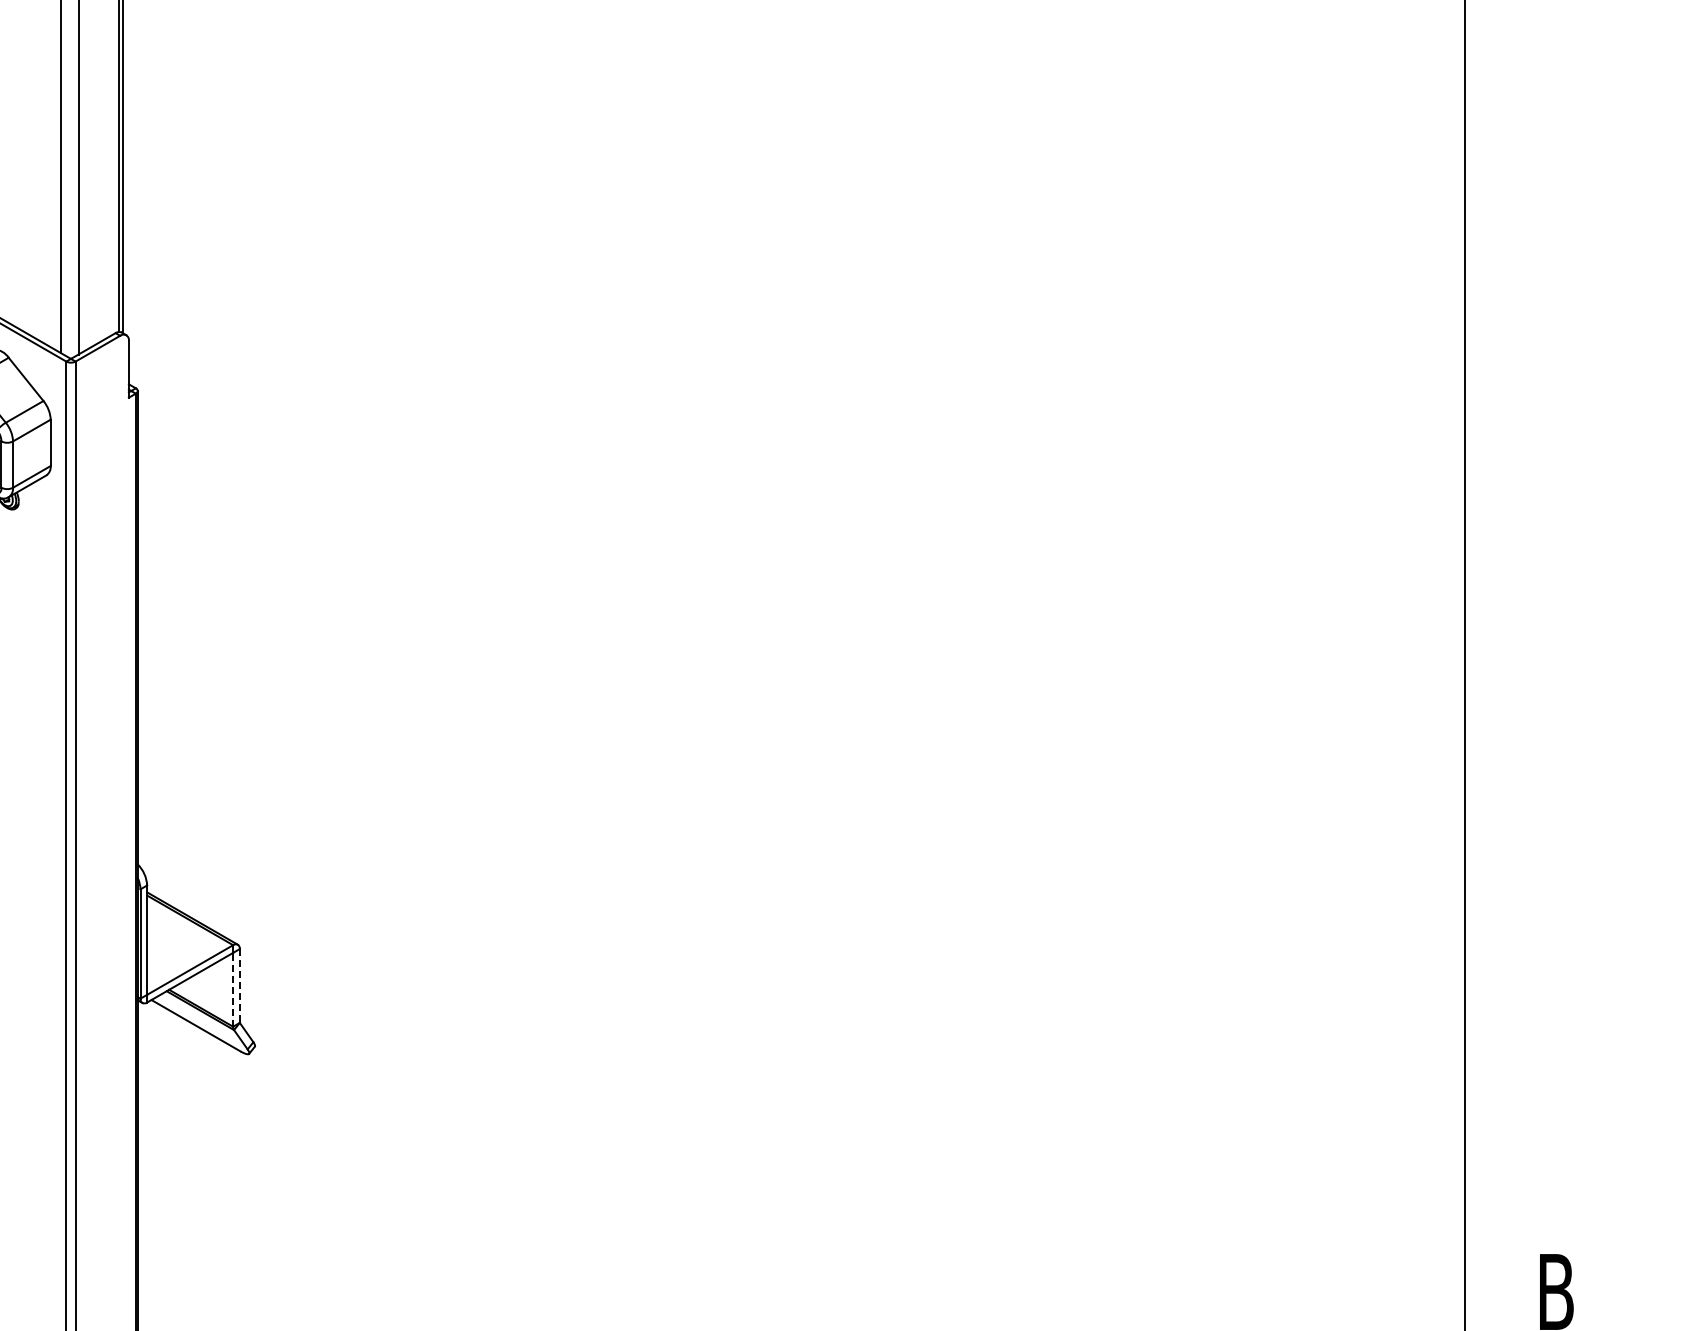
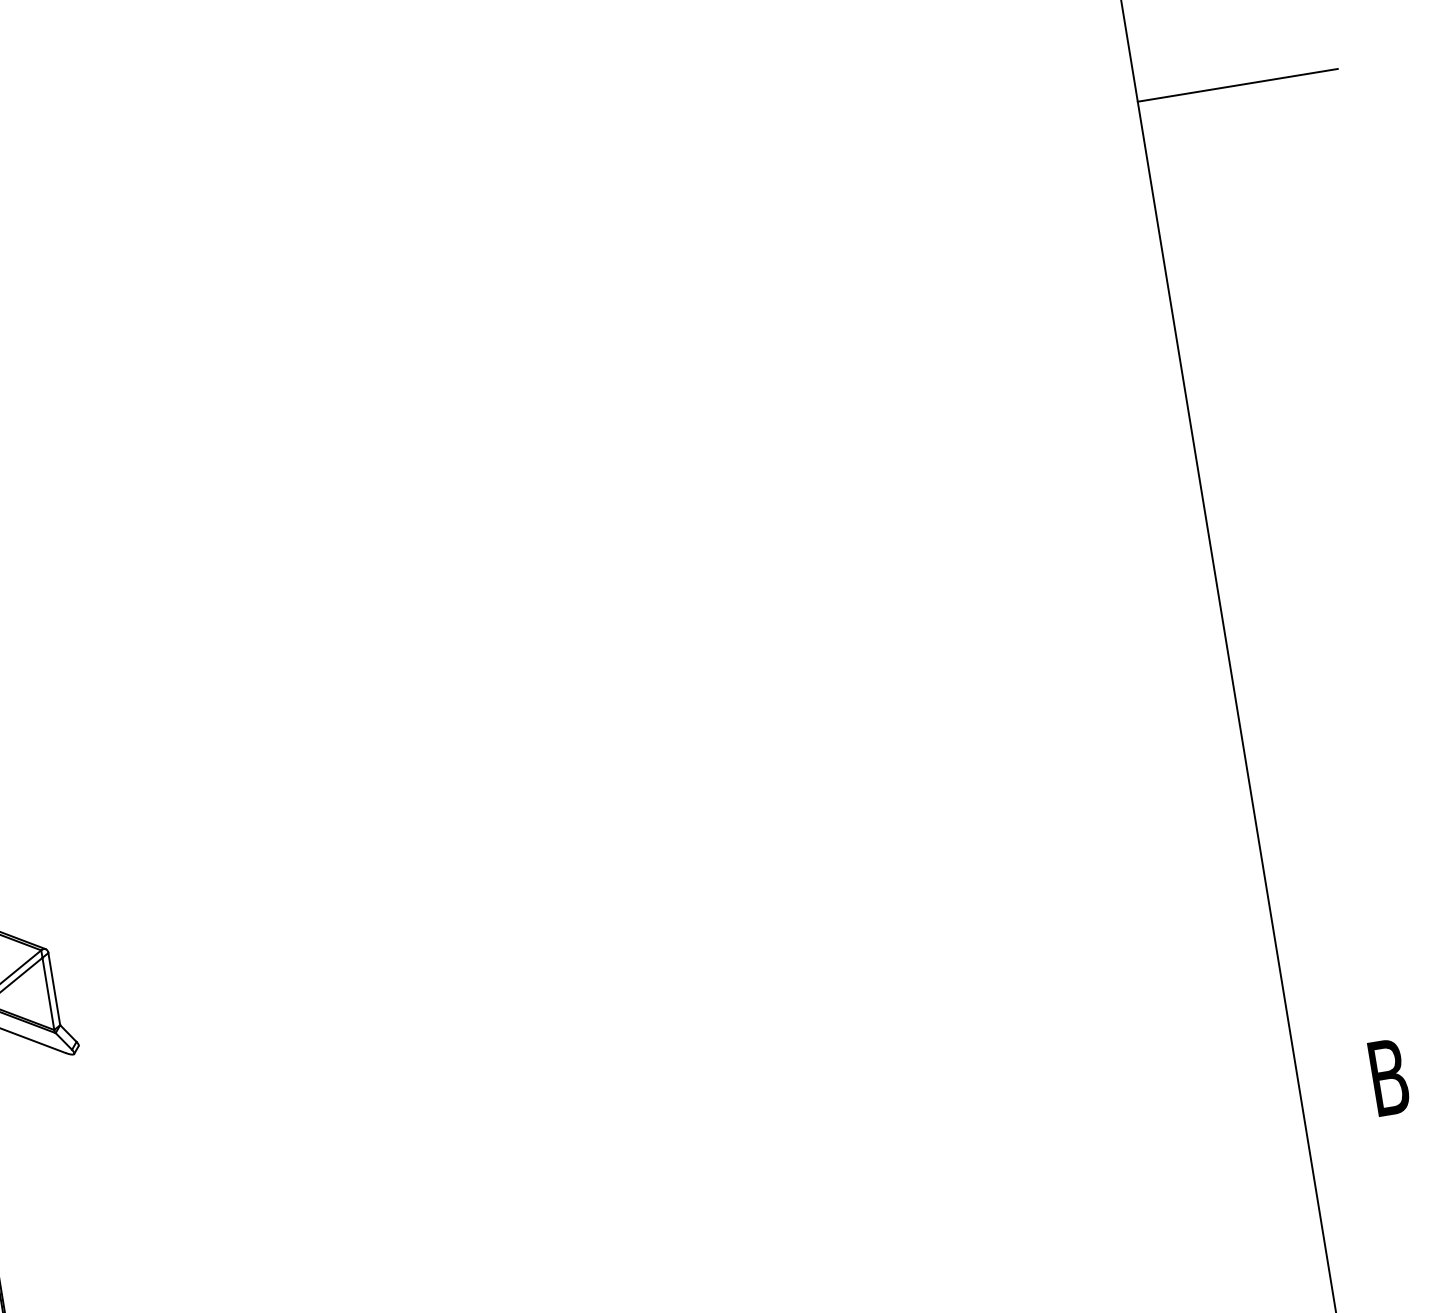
line: (1567, 277) -> (1237, 84), added
line: (239, 985) -> (53, 988), dashed -> solid
line: (233, 989) -> (48, 993), dashed -> solid

